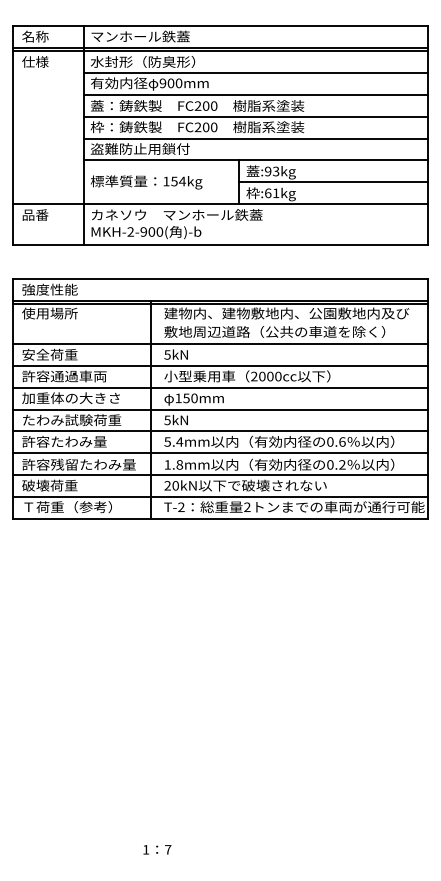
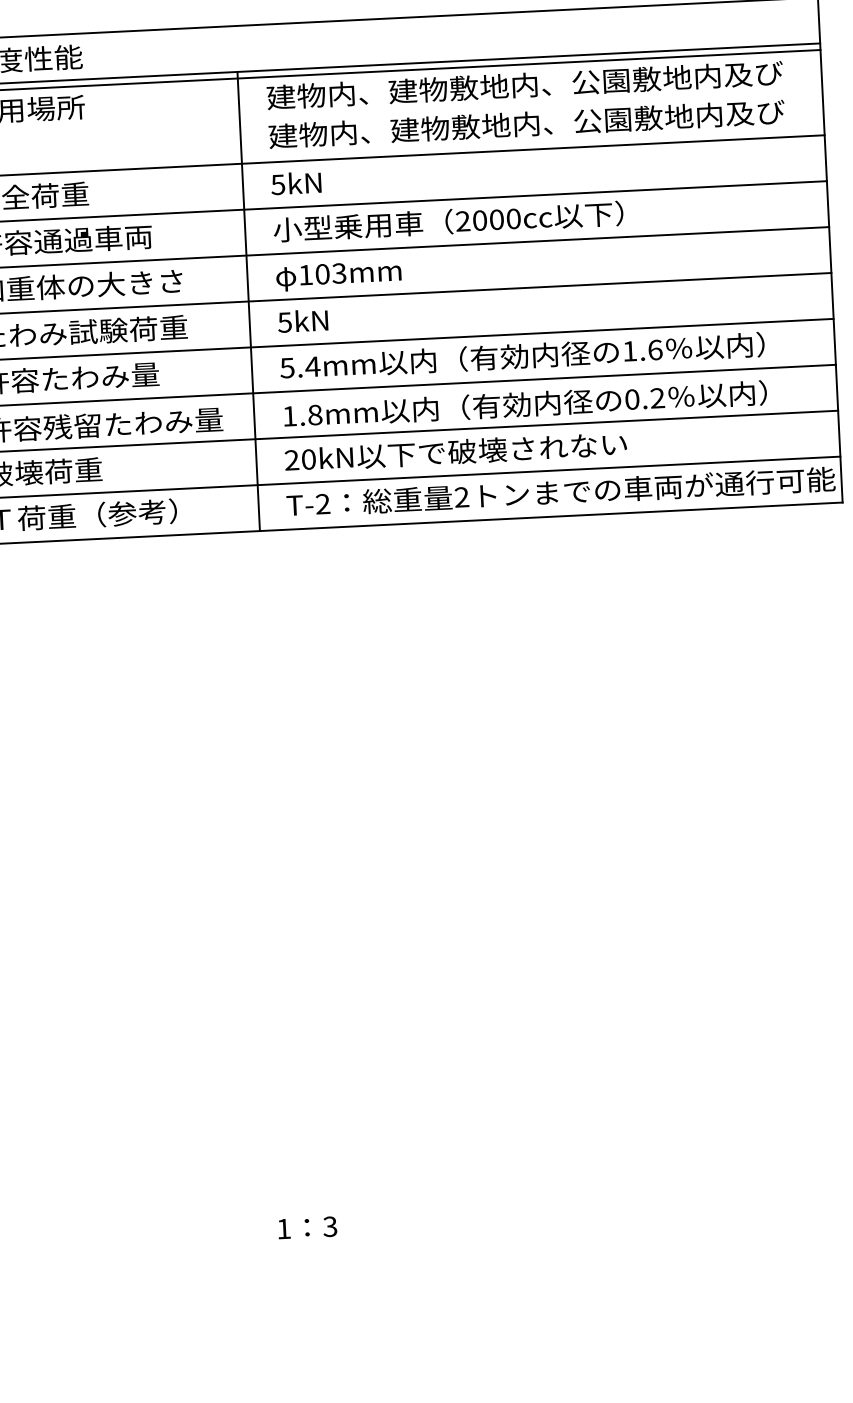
text: (286, 331) -> (526, 123), 敷地周辺道路（公共の車道を除く） -> 建物内、建物敷地内、公園敷地内及び
text: (190, 398) -> (330, 274), 150mm -> 103mm
text: (330, 441) -> (630, 350), 0.6 -> 1.6
text: (167, 849) -> (328, 1226), 7 -> 3

